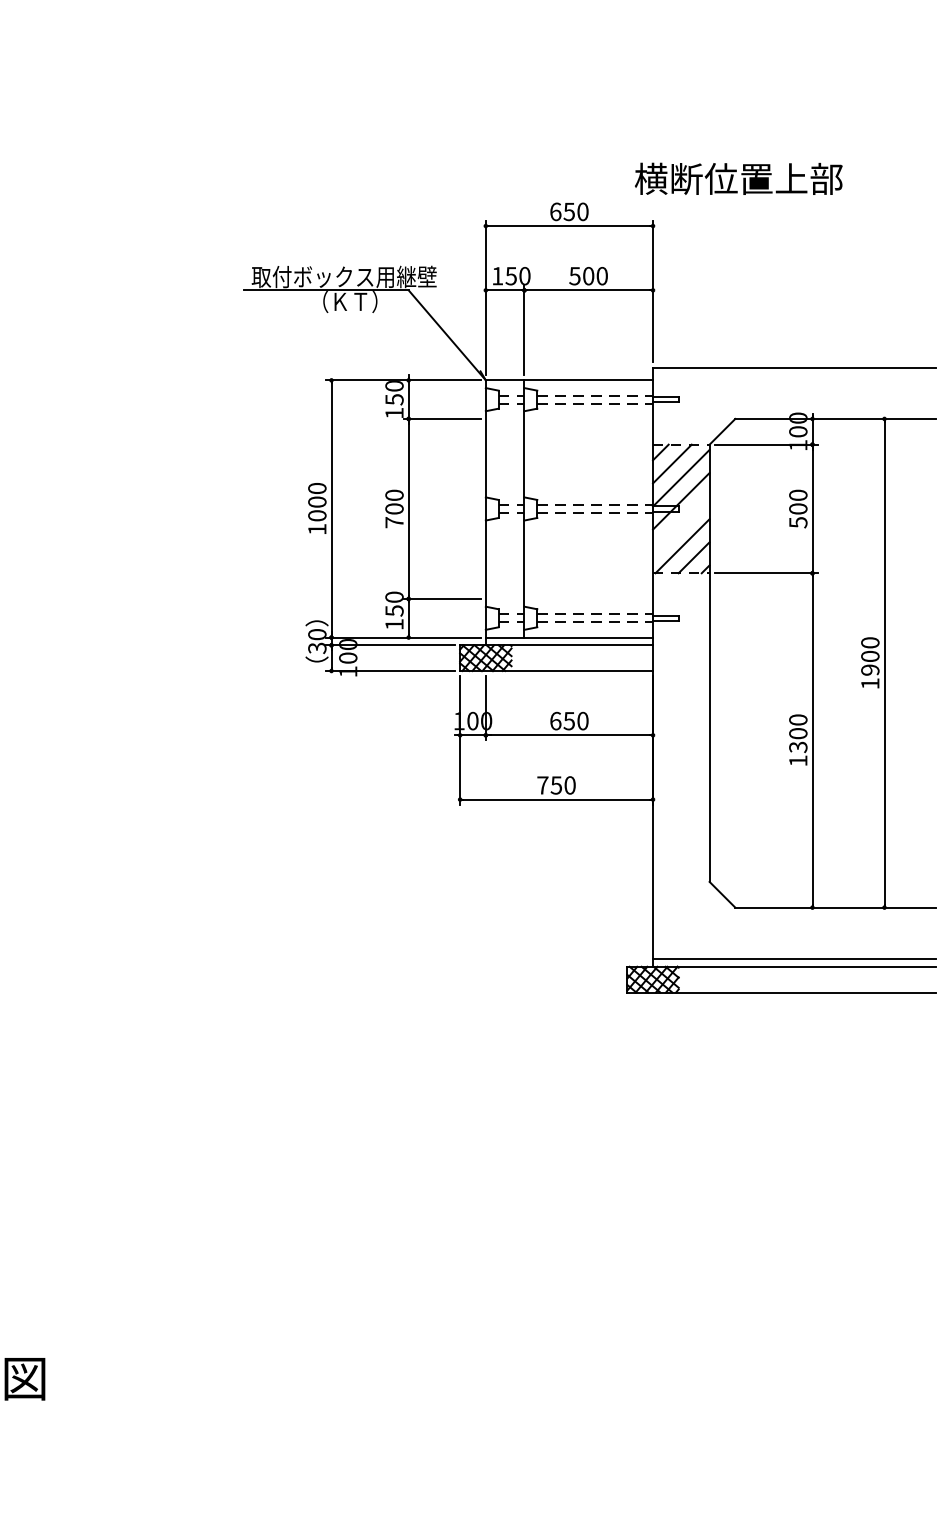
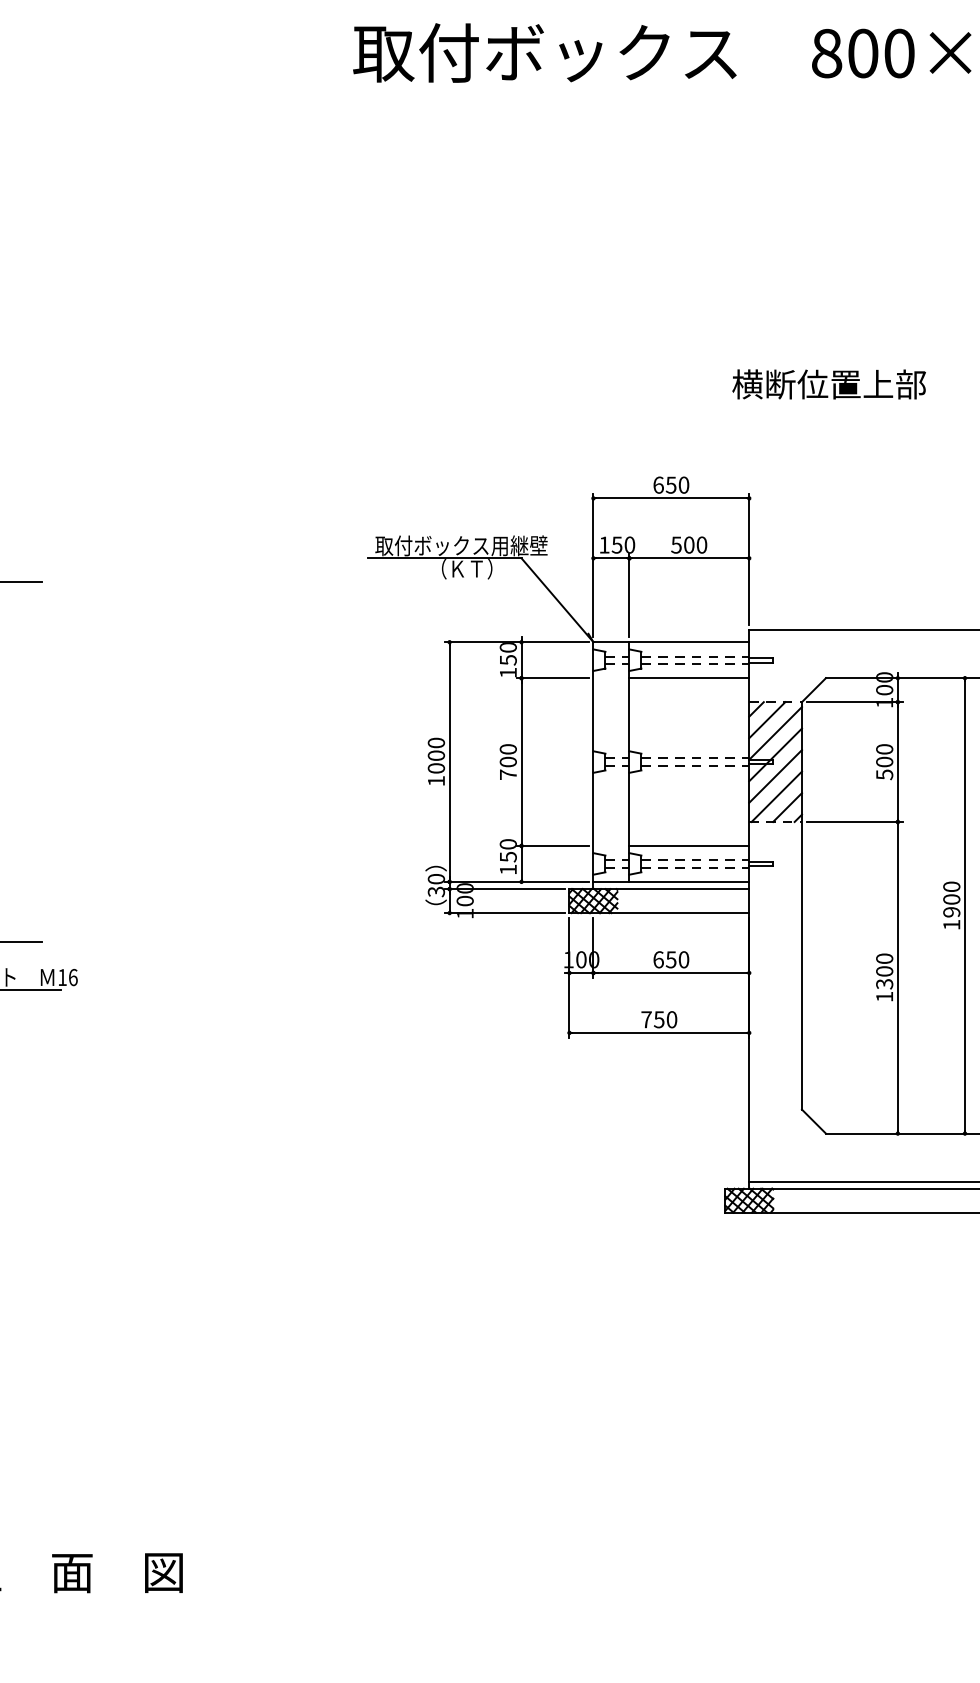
text: (738, 178) -> (828, 384), moved
line: (588, 419) -> (689, 678), added
line: (681, 524) -> (775, 776), added
line: (588, 598) -> (689, 845), added

